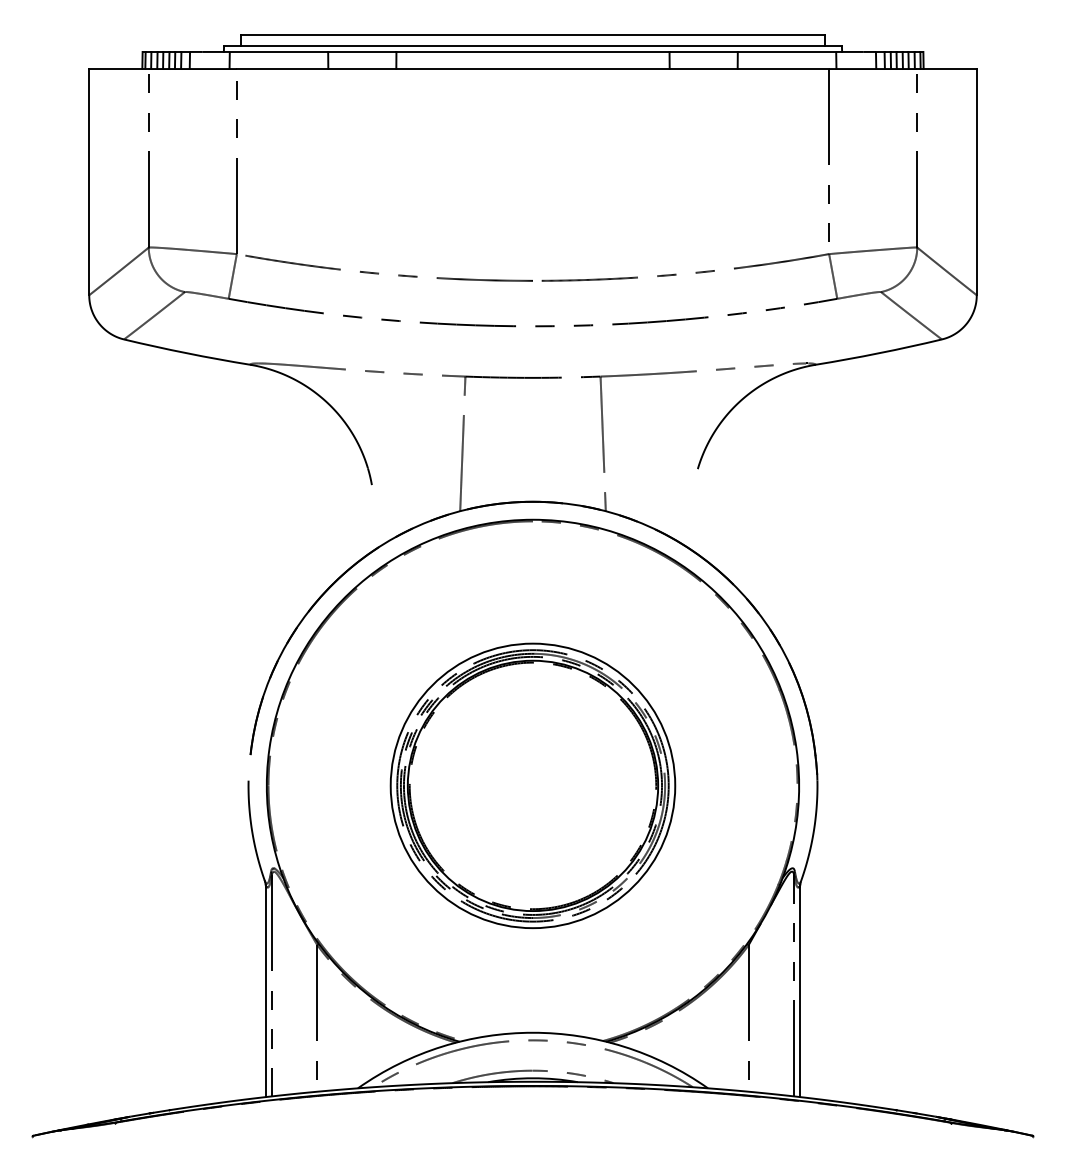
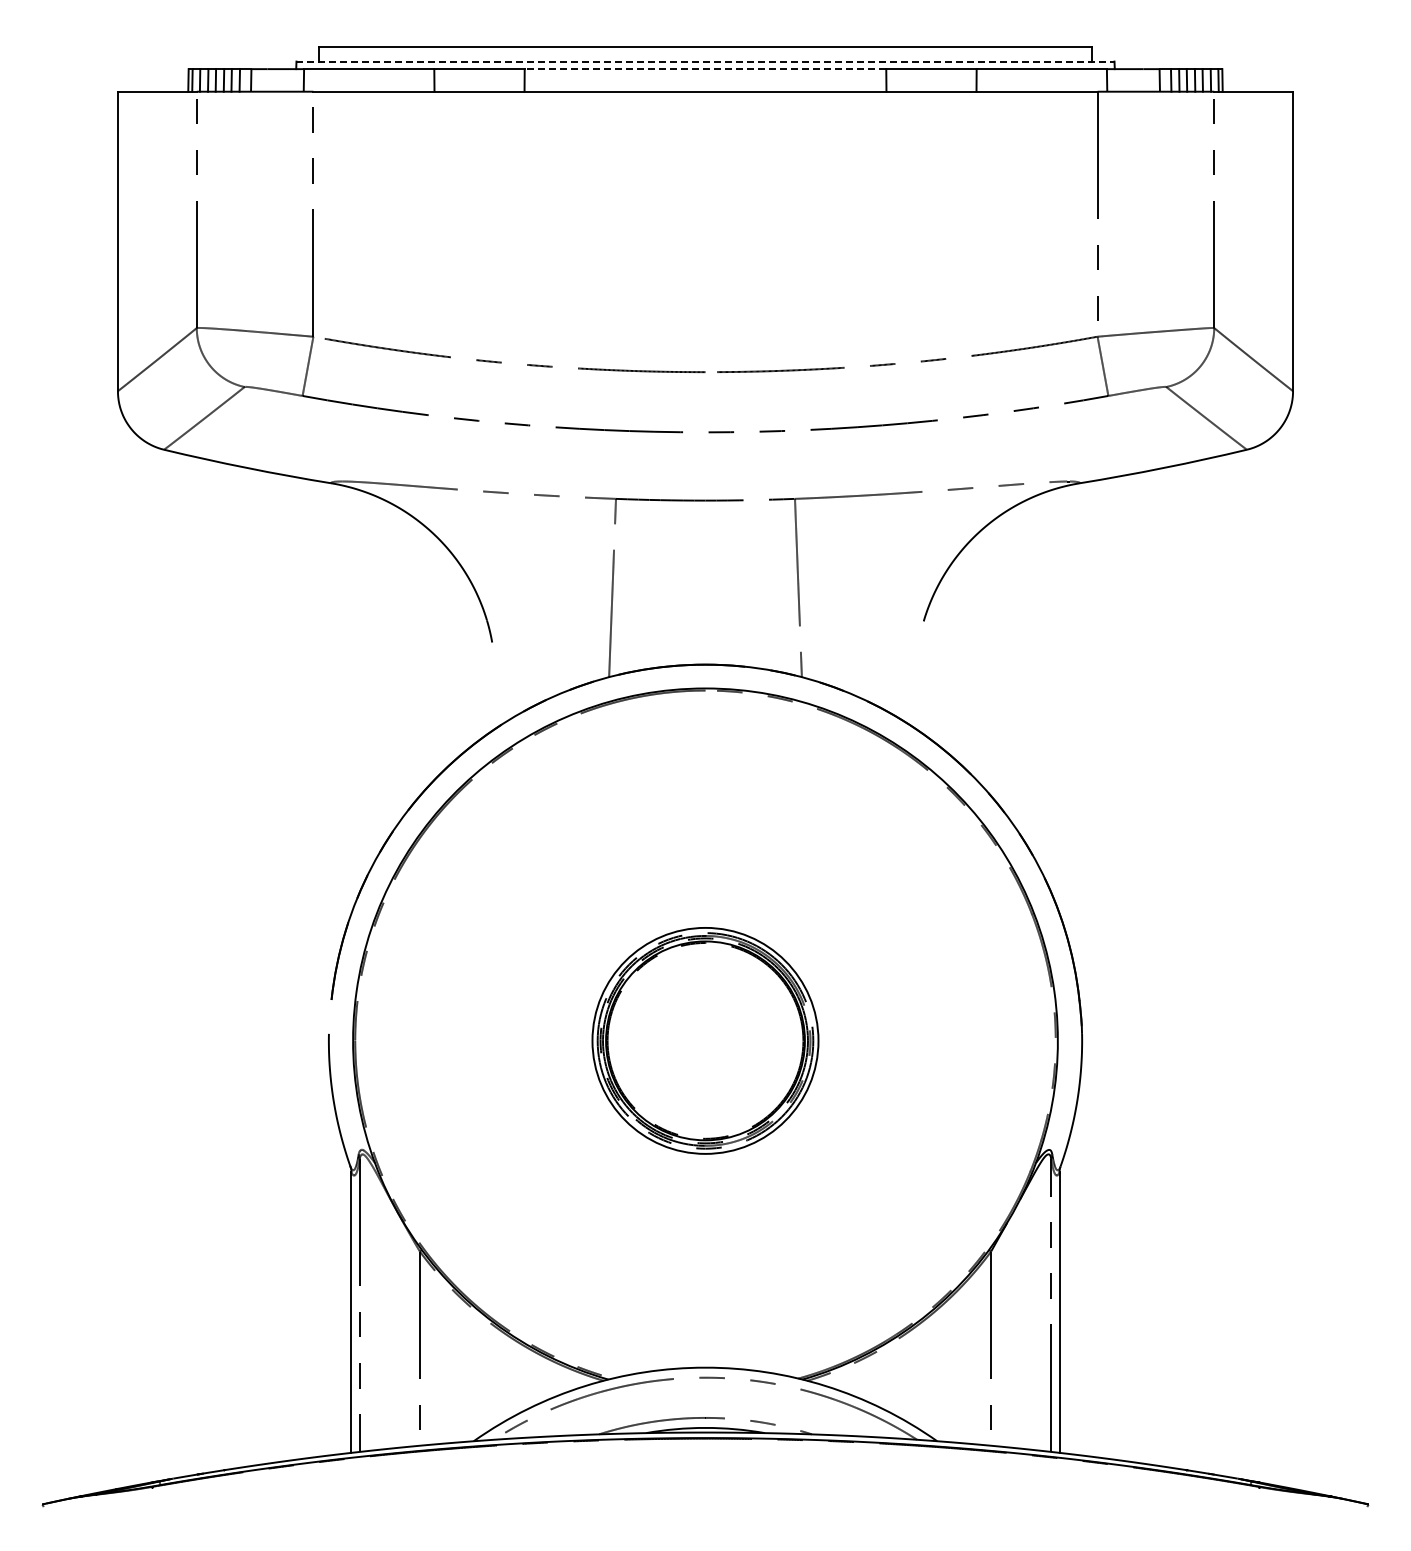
line: (533, 46) -> (705, 61), solid -> dashed
line: (533, 52) -> (705, 69), solid -> dashed
part: (533, 785) -> (705, 1040), size x0.6

